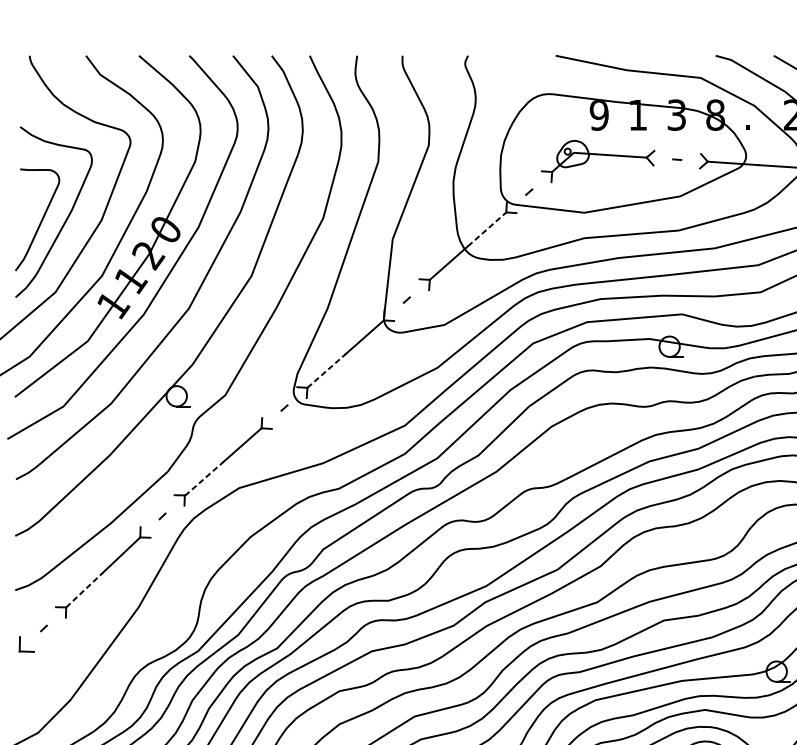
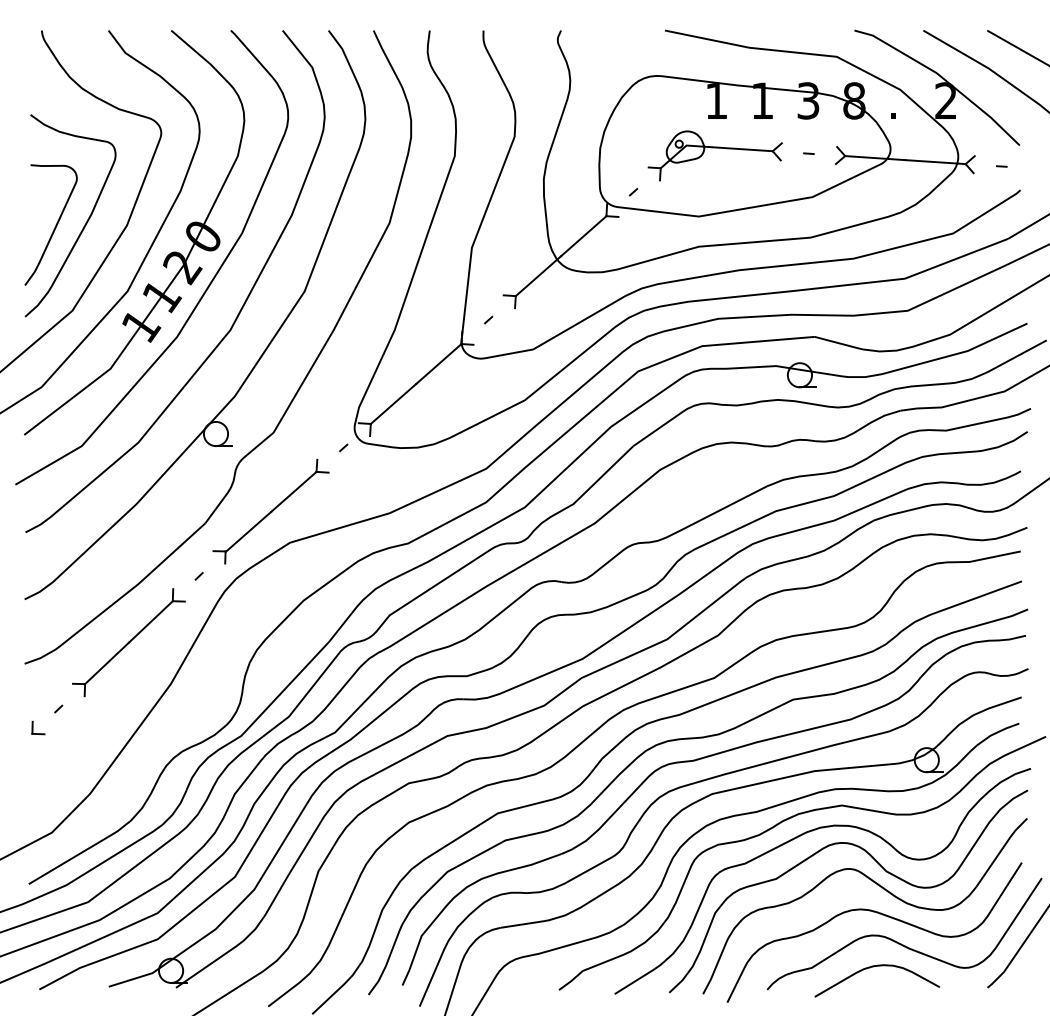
text: (599, 115) -> (716, 101), 9 -> 1
line: (487, 228) -> (584, 235), dashed -> solid
line: (326, 370) -> (393, 403), dashed -> solid
line: (204, 478) -> (248, 531), dashed -> solid
line: (85, 590) -> (107, 663), dashed -> solid
part: (26, 644) -> (38, 727), size x0.71

